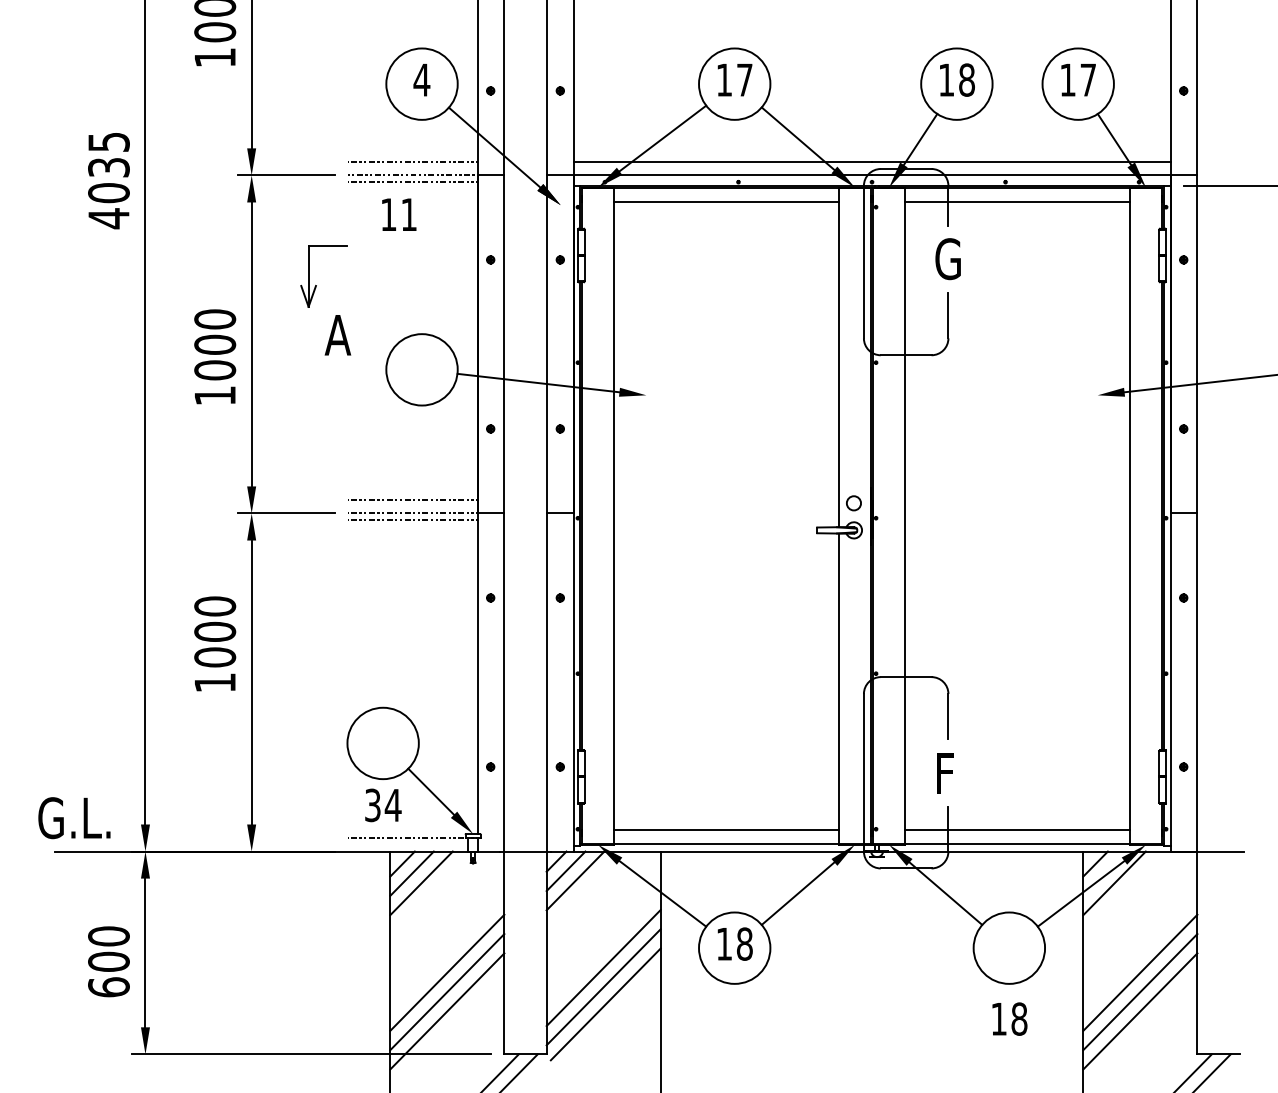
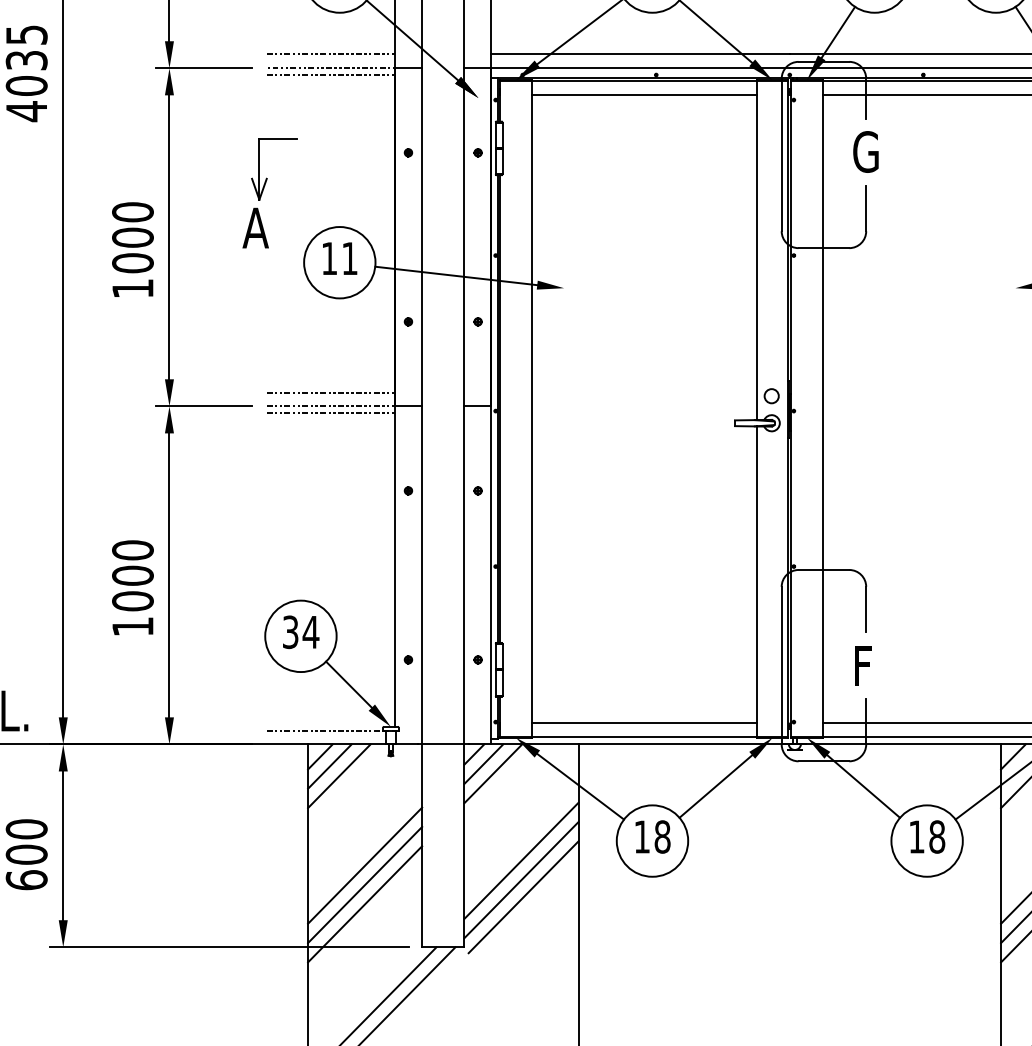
text: (399, 214) -> (340, 258), moved
part: (316, 285) -> (267, 178), moved
text: (215, 643) -> (133, 587), moved
text: (383, 805) -> (301, 632), moved
text: (1009, 1018) -> (927, 836), moved

